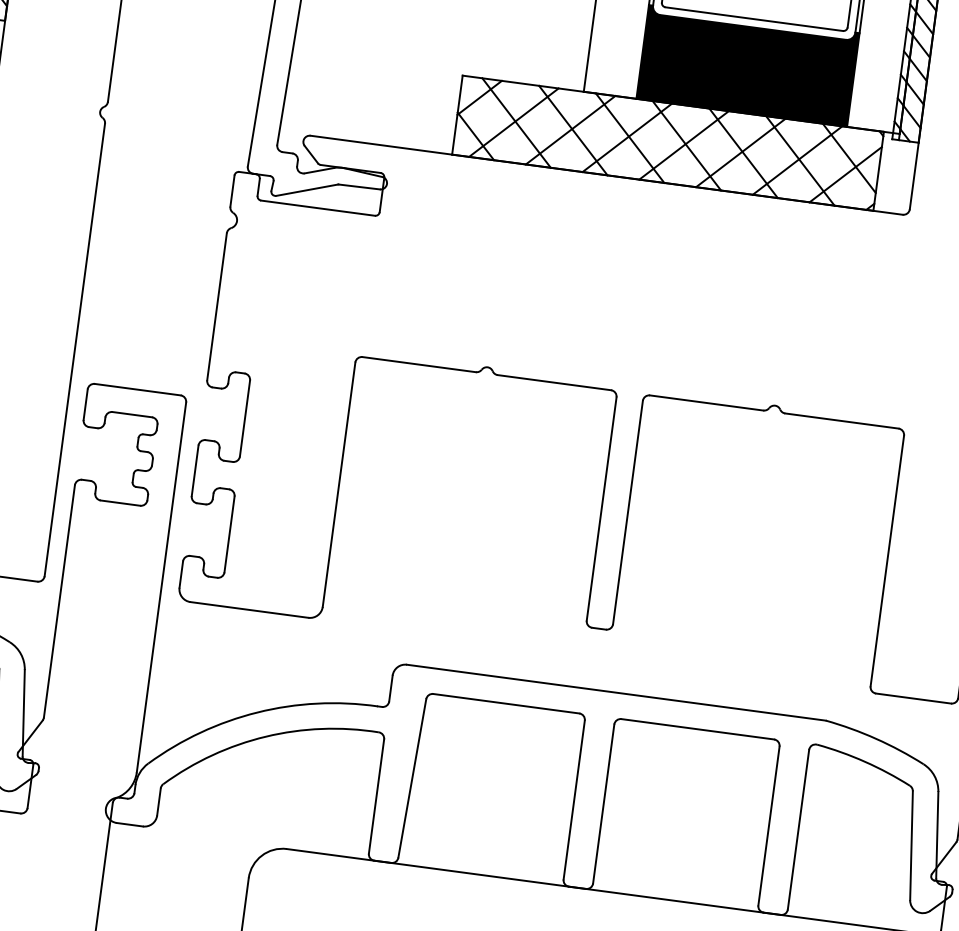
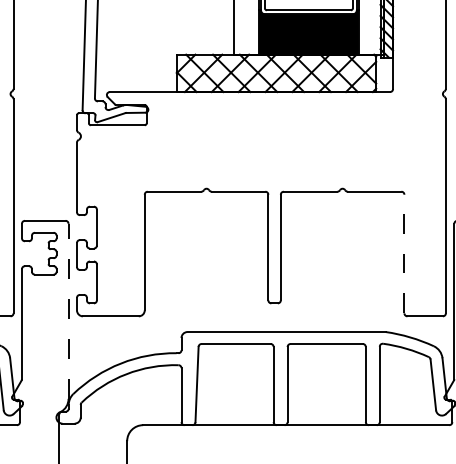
line: (887, 559) -> (404, 253), solid -> dashed
line: (161, 587) -> (68, 311), solid -> dashed

